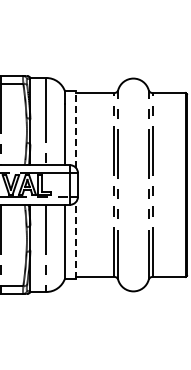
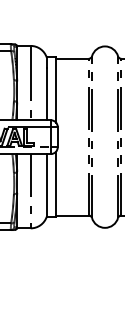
line: (76, 129) -> (56, 89), dashed -> solid
line: (76, 239) -> (56, 183), dashed -> solid

